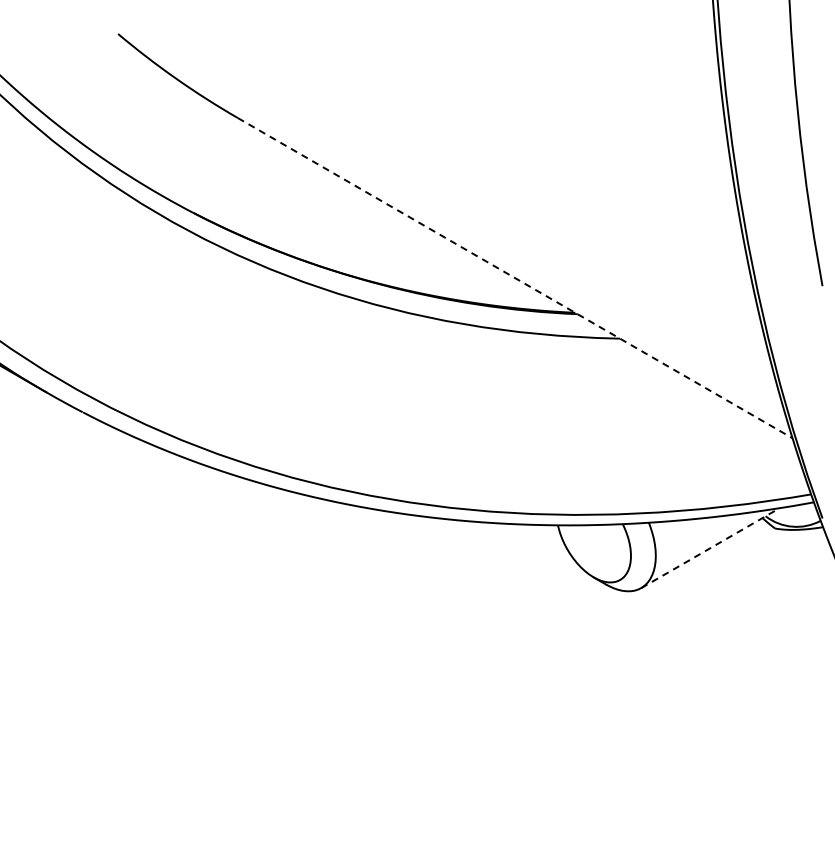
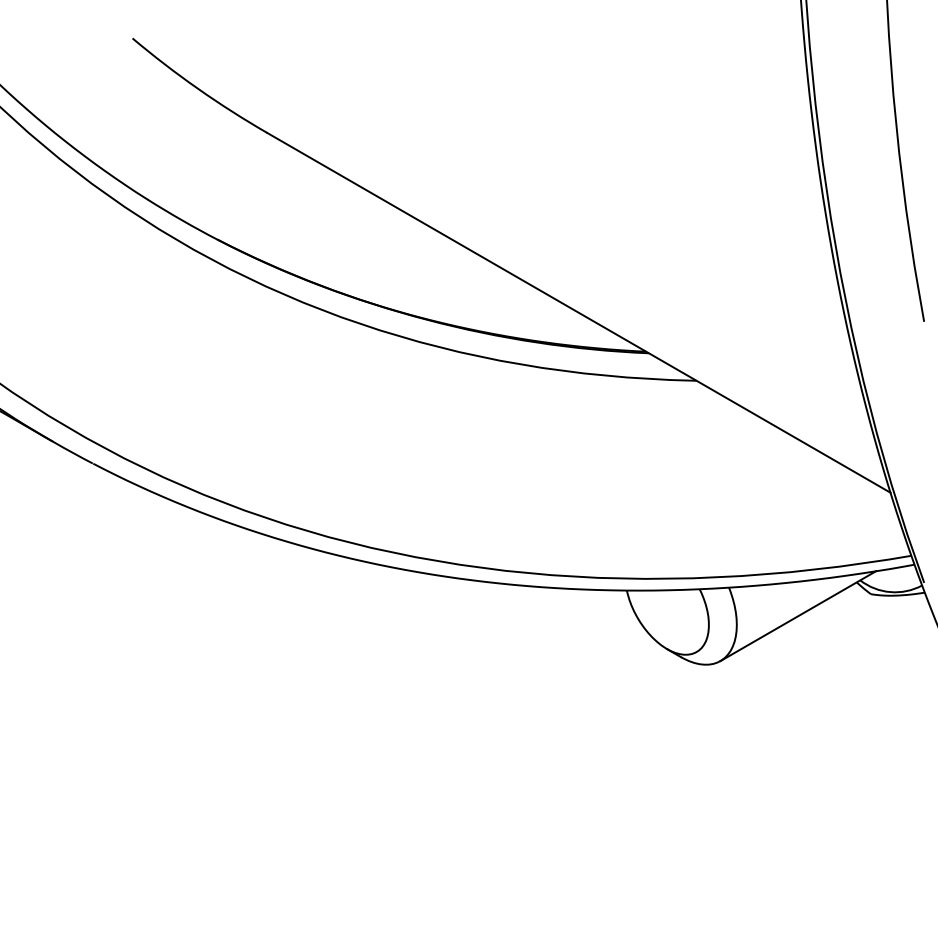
line: (515, 278) -> (579, 313), dashed -> solid
line: (710, 548) -> (798, 616), dashed -> solid

